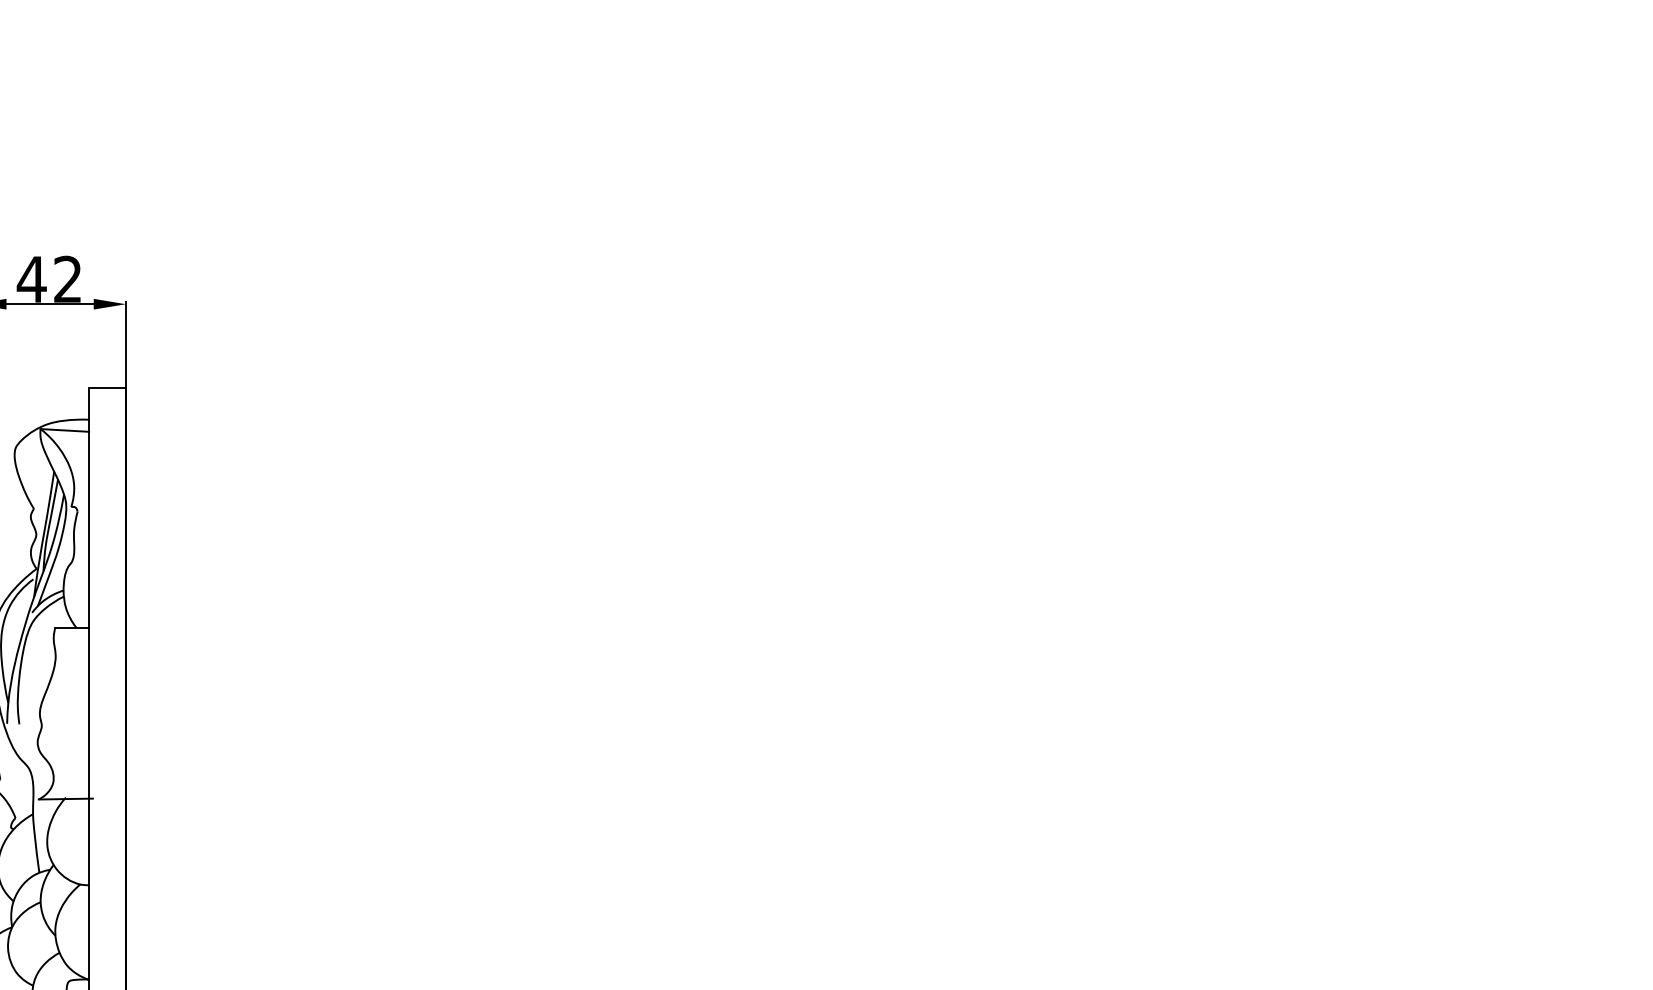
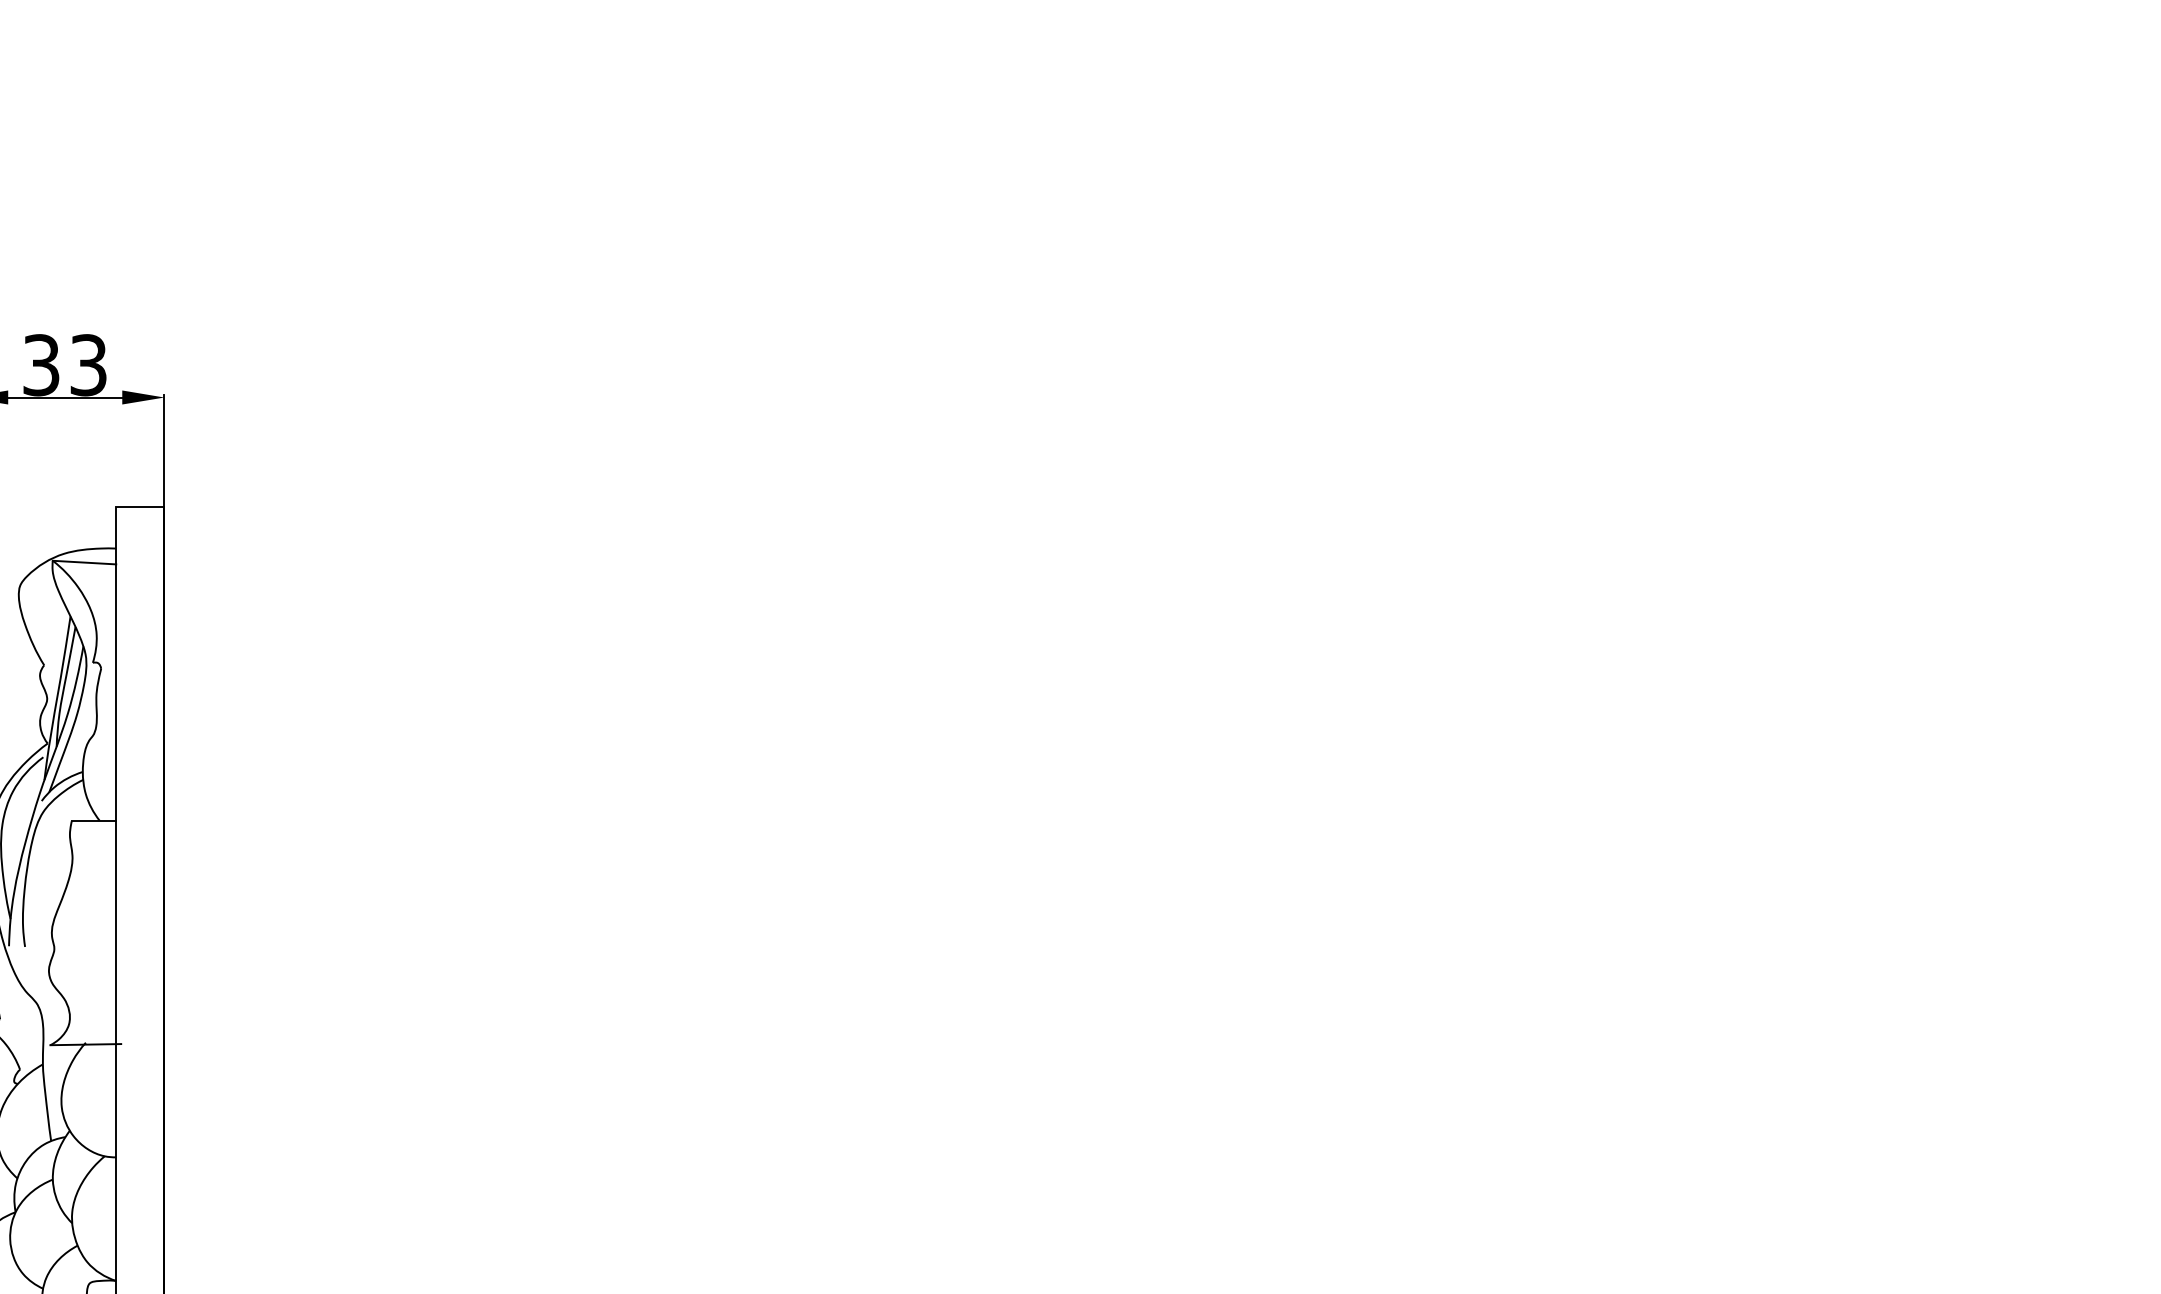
text: (48, 279) -> (63, 365), 42 -> 33

